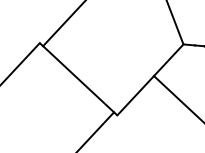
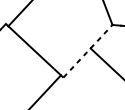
line: (150, 79) -> (88, 50), solid -> dashed

